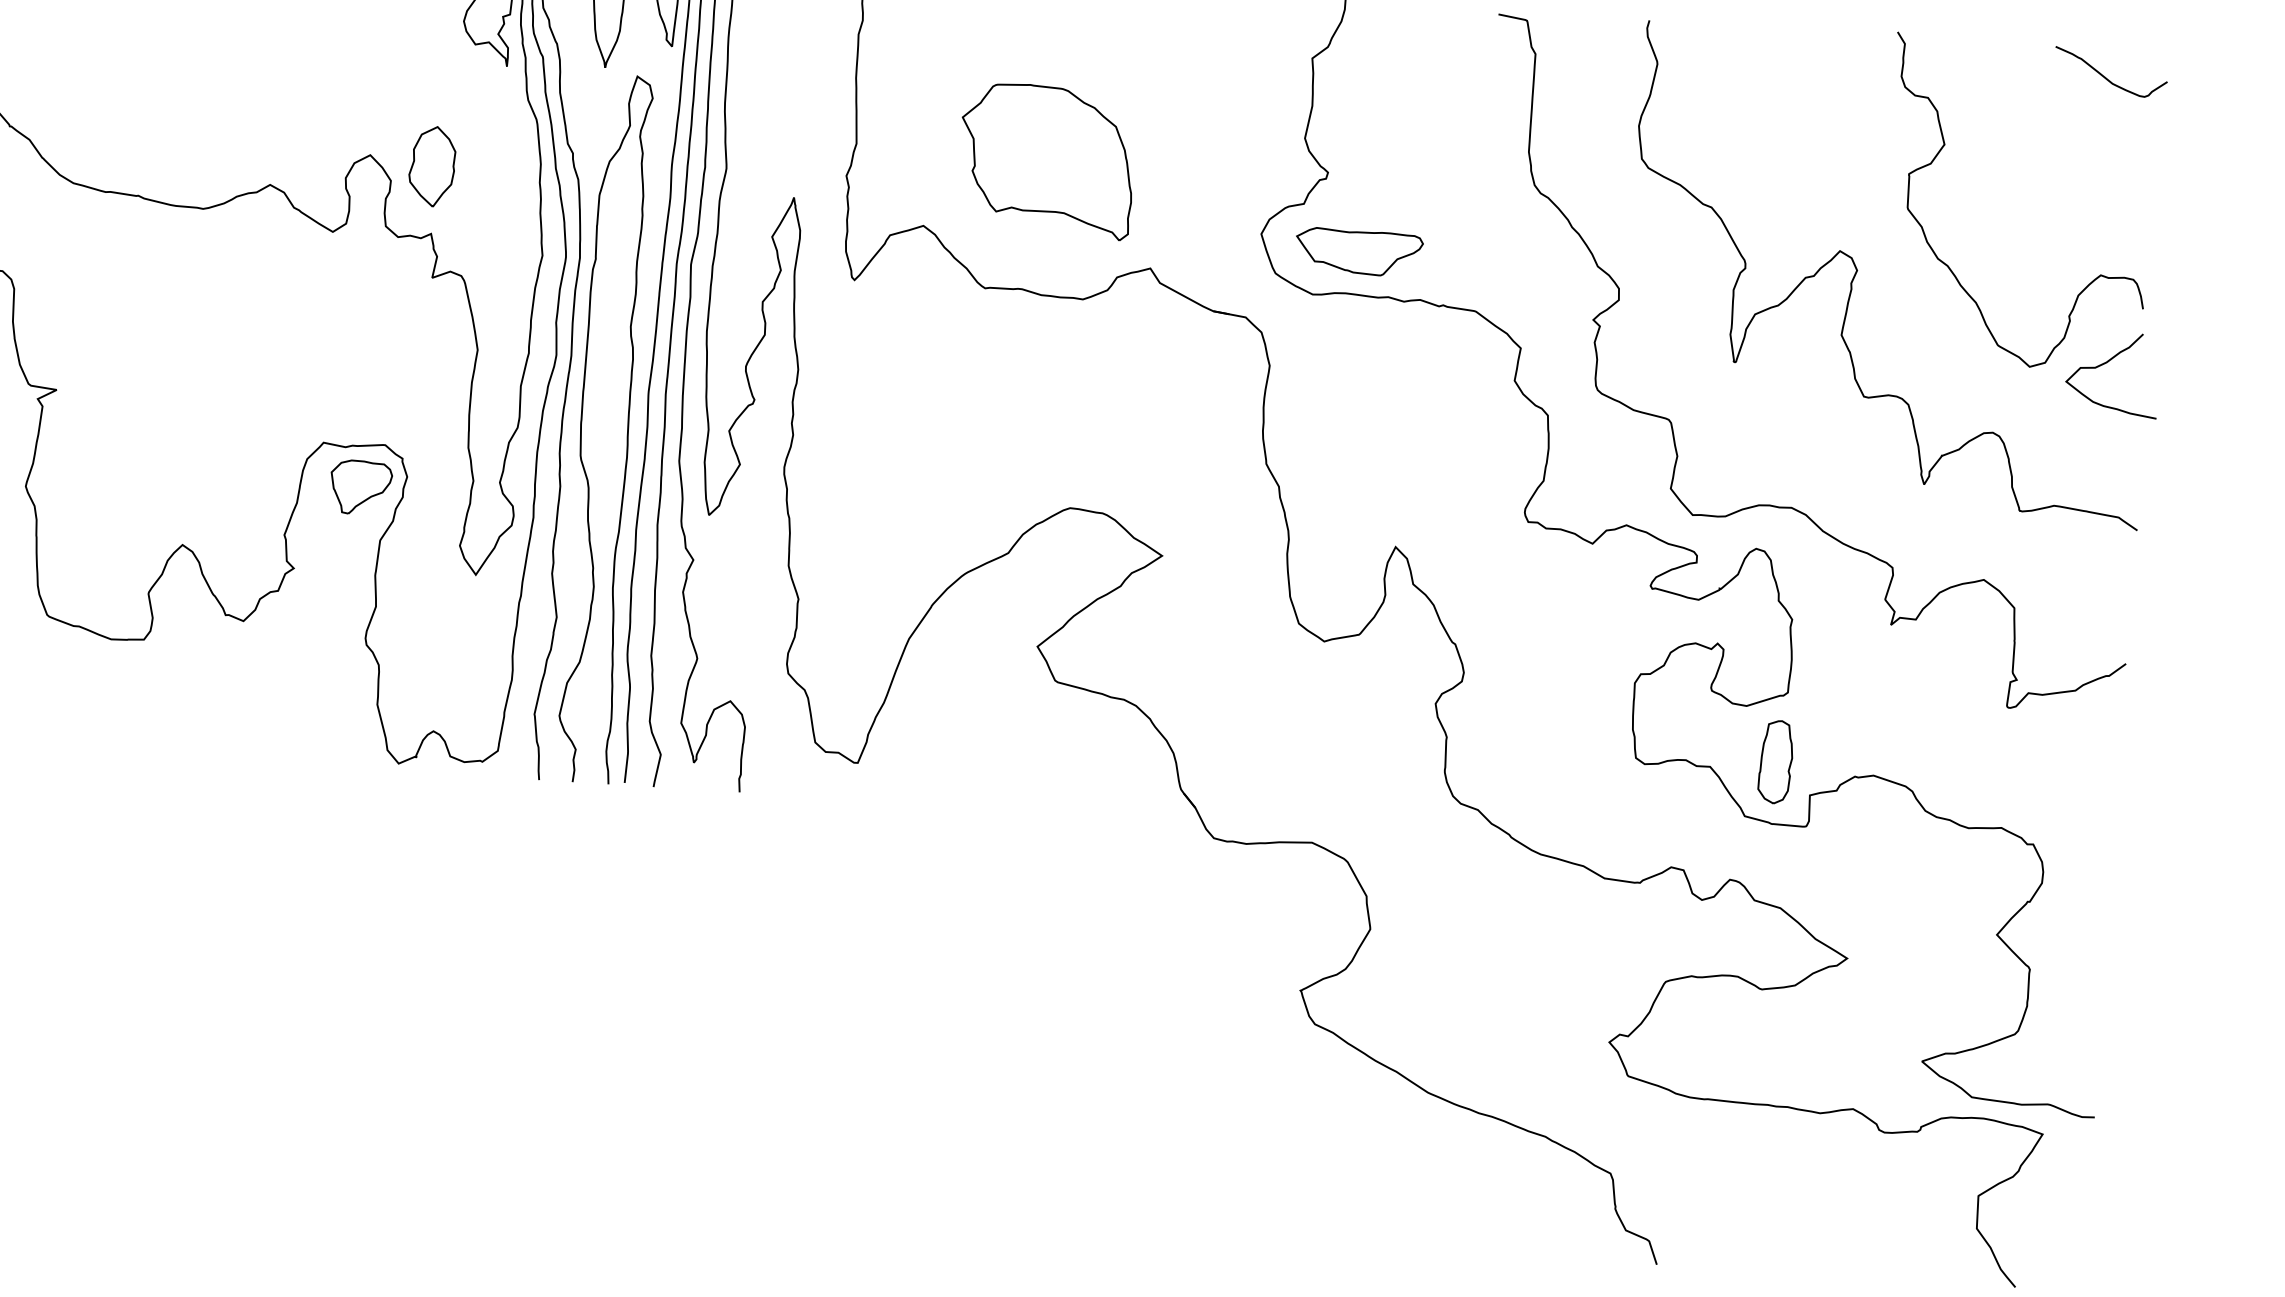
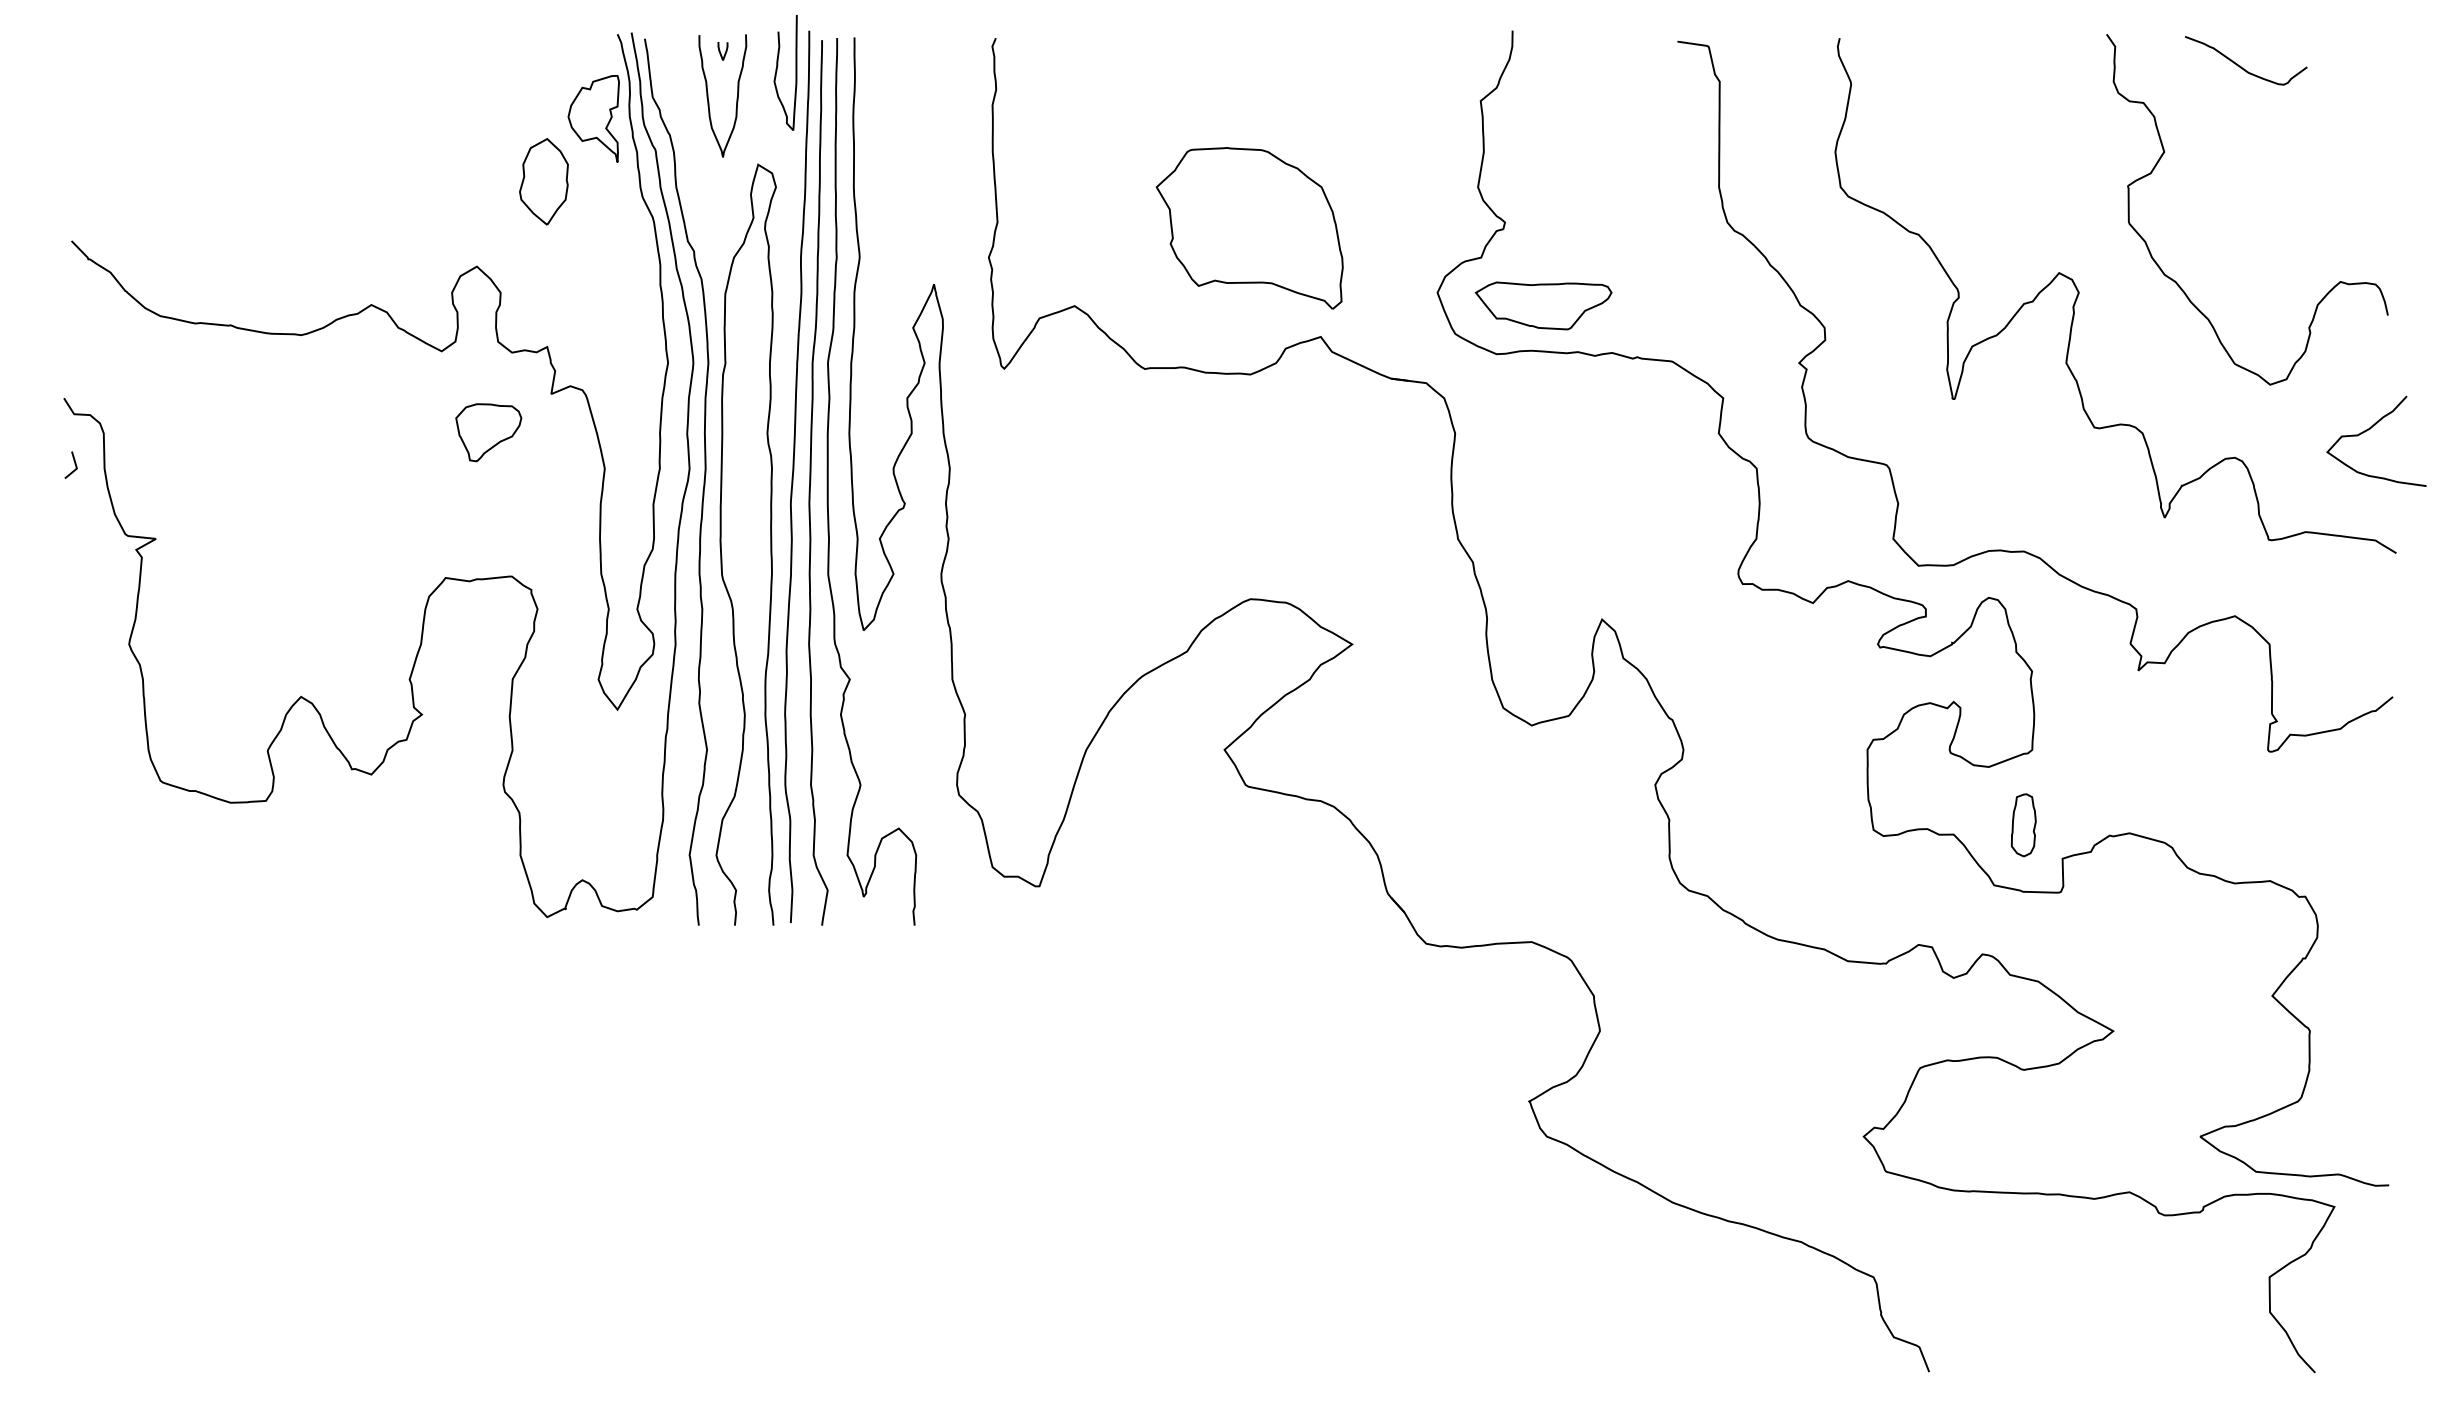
curve: (2105, 76) -> (2240, 65), moved
part: (1046, 161) -> (1249, 228), moved
part: (431, 166) -> (543, 181), moved
curve: (2107, 363) -> (2370, 429), moved
part: (360, 487) -> (488, 432), moved
part: (1775, 762) -> (2023, 825), size x0.7

